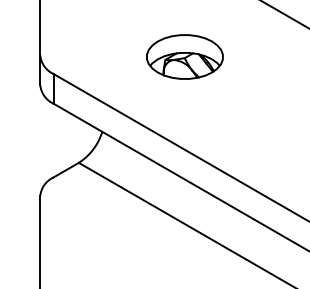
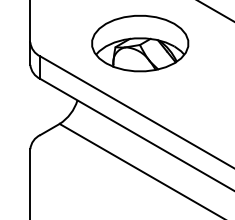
part: (184, 56) -> (139, 43), size x1.67

